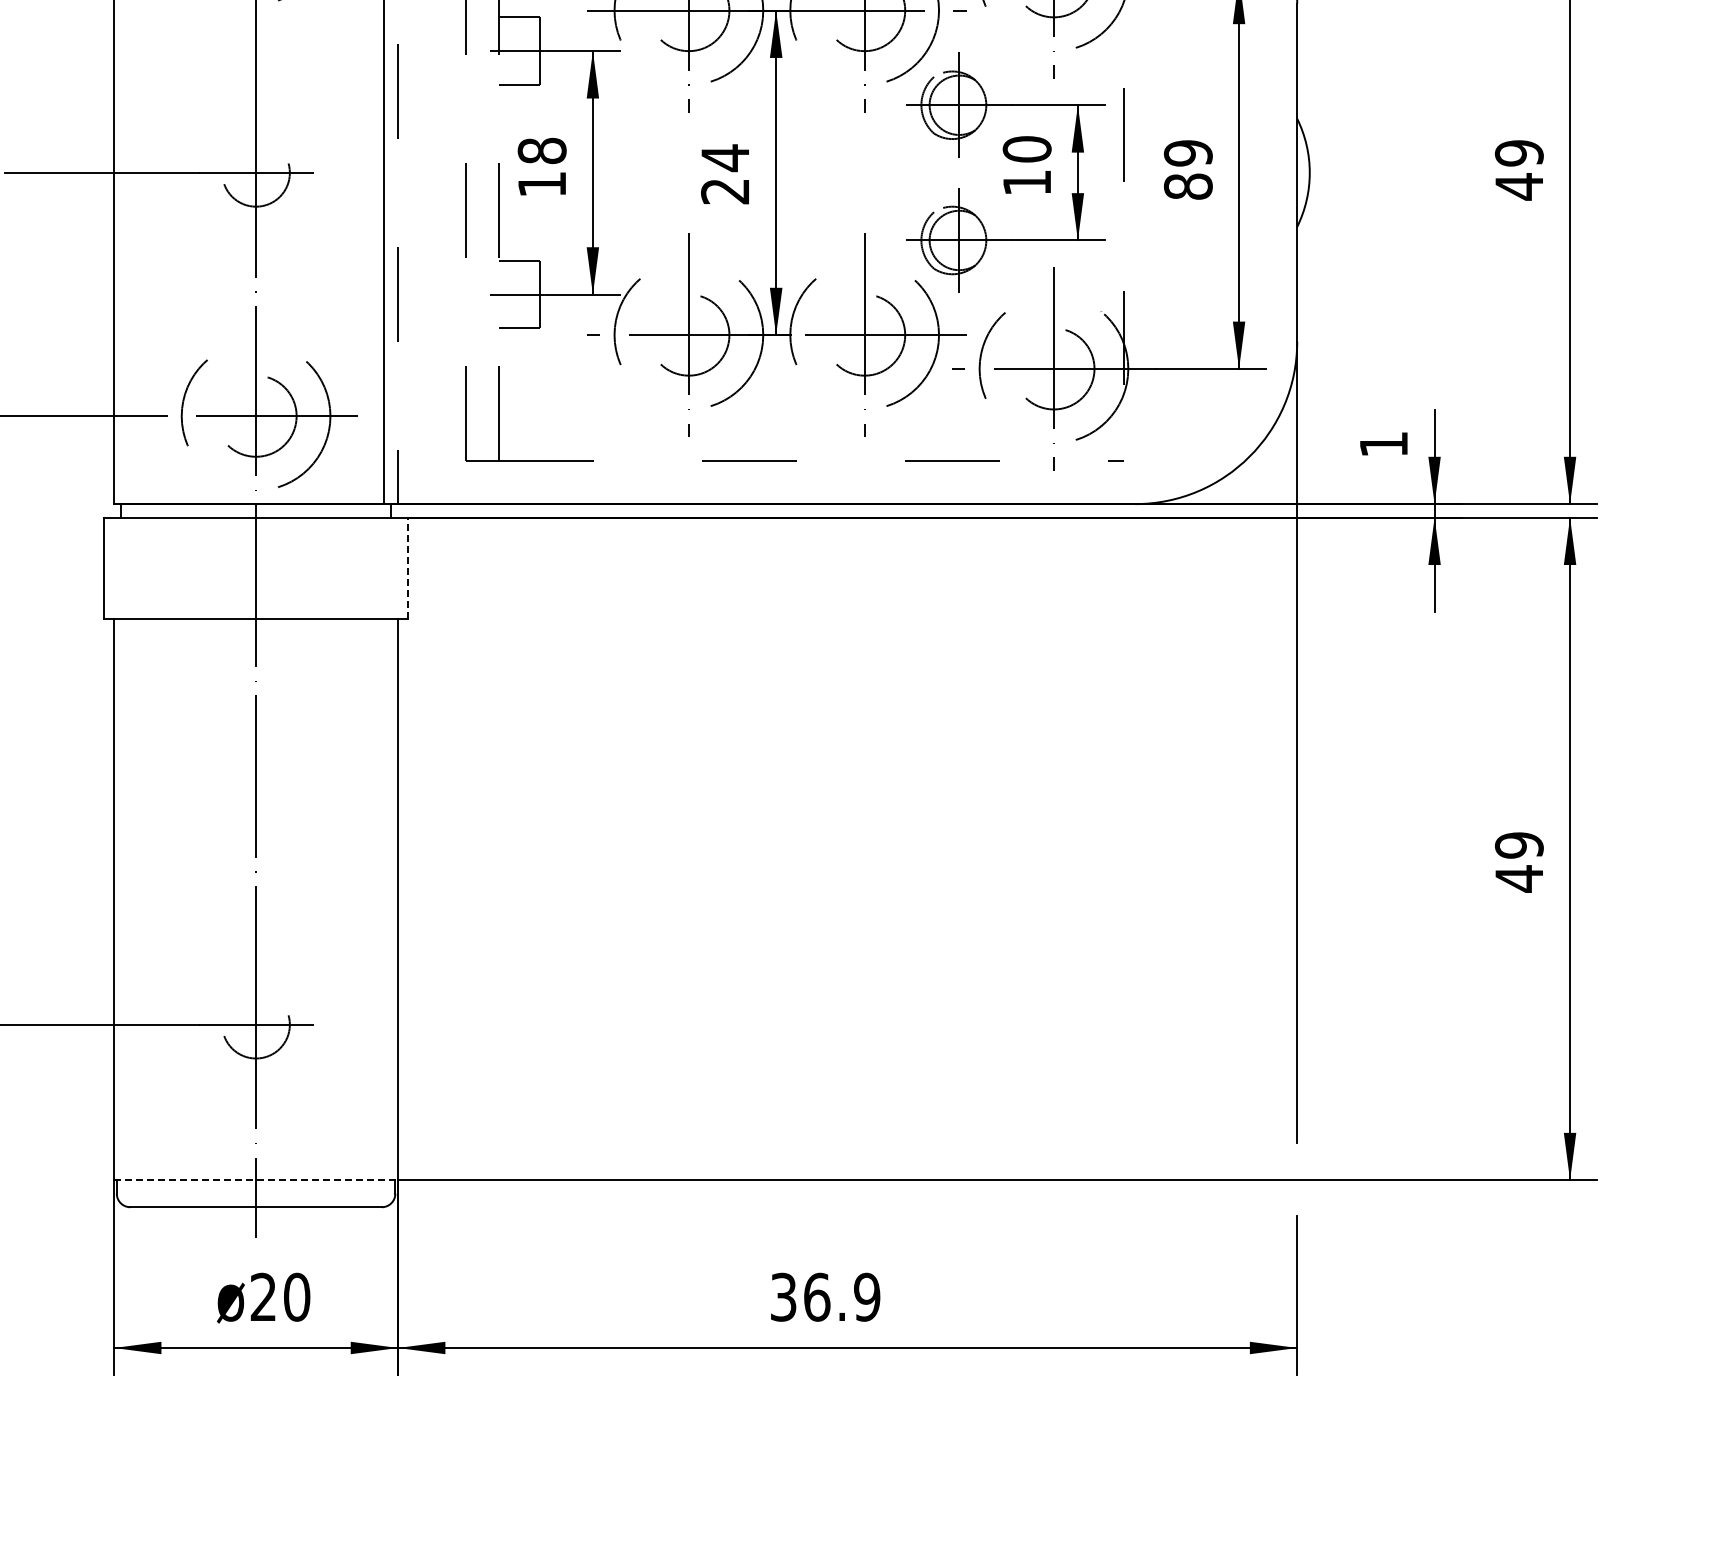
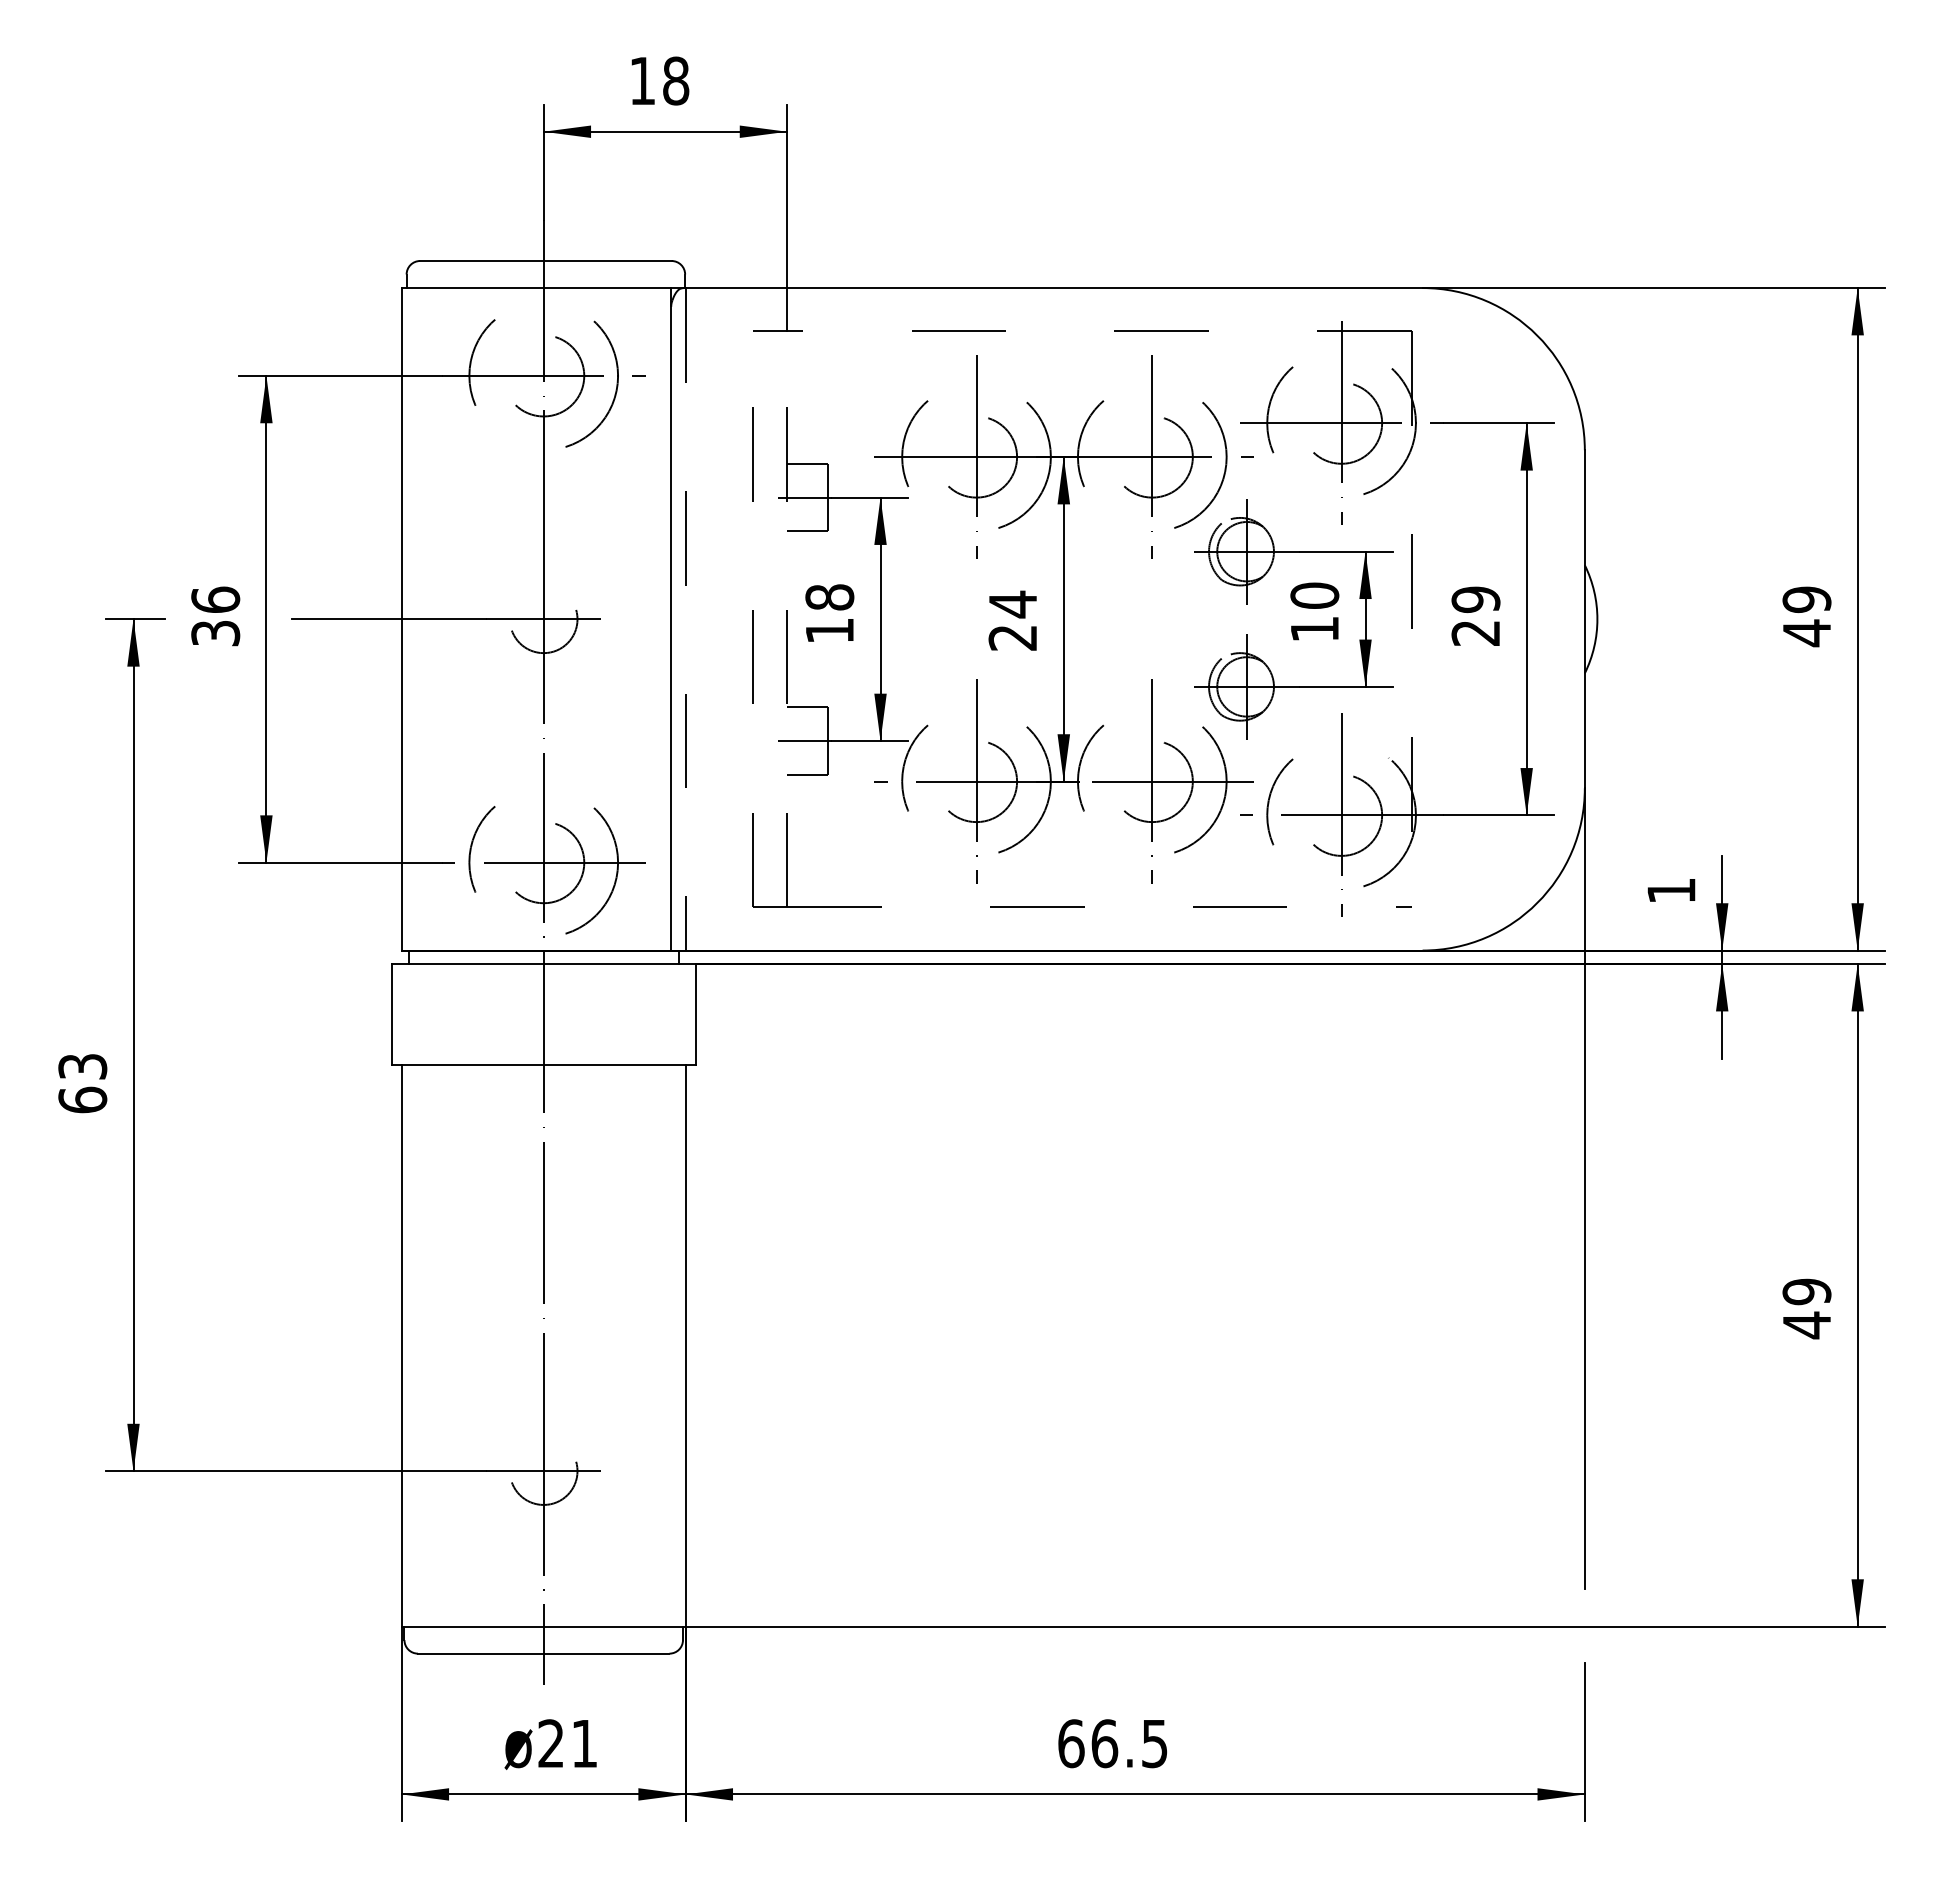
text: (1187, 187) -> (1475, 633), 89 -> 29
line: (407, 568) -> (695, 1014), dashed -> solid
line: (255, 1180) -> (543, 1626), dashed -> solid
text: (296, 1297) -> (584, 1743), 20 -> 21
text: (824, 1297) -> (1112, 1743), 36.9 -> 66.5

